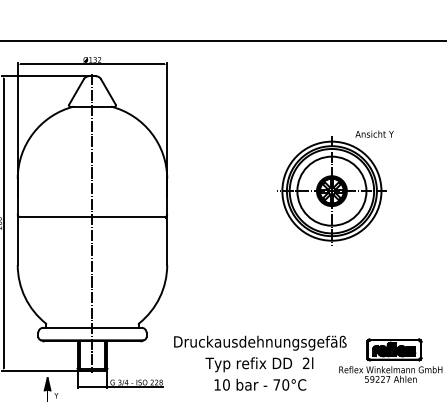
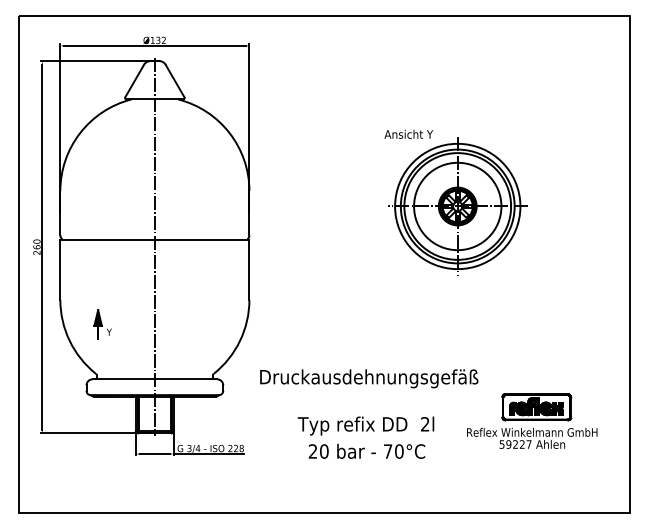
text: (374, 134) -> (408, 134), moved
text: (260, 342) -> (369, 378), moved
text: (217, 384) -> (312, 451), 10 -> 20
part: (51, 389) -> (102, 324), moved

